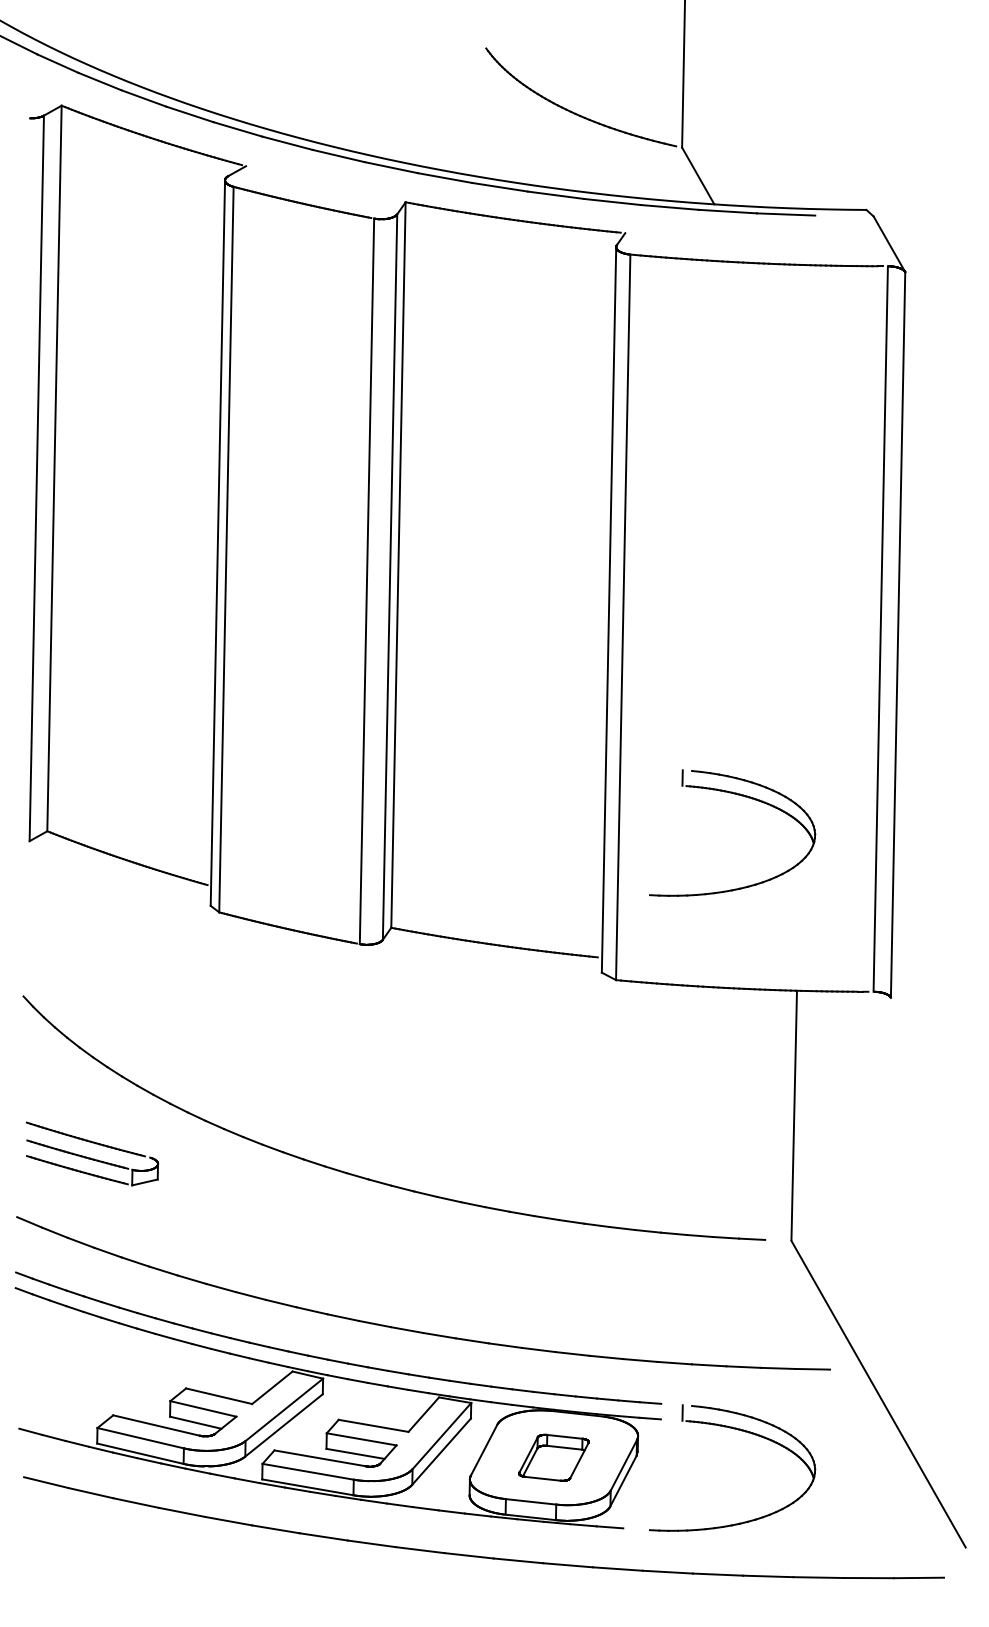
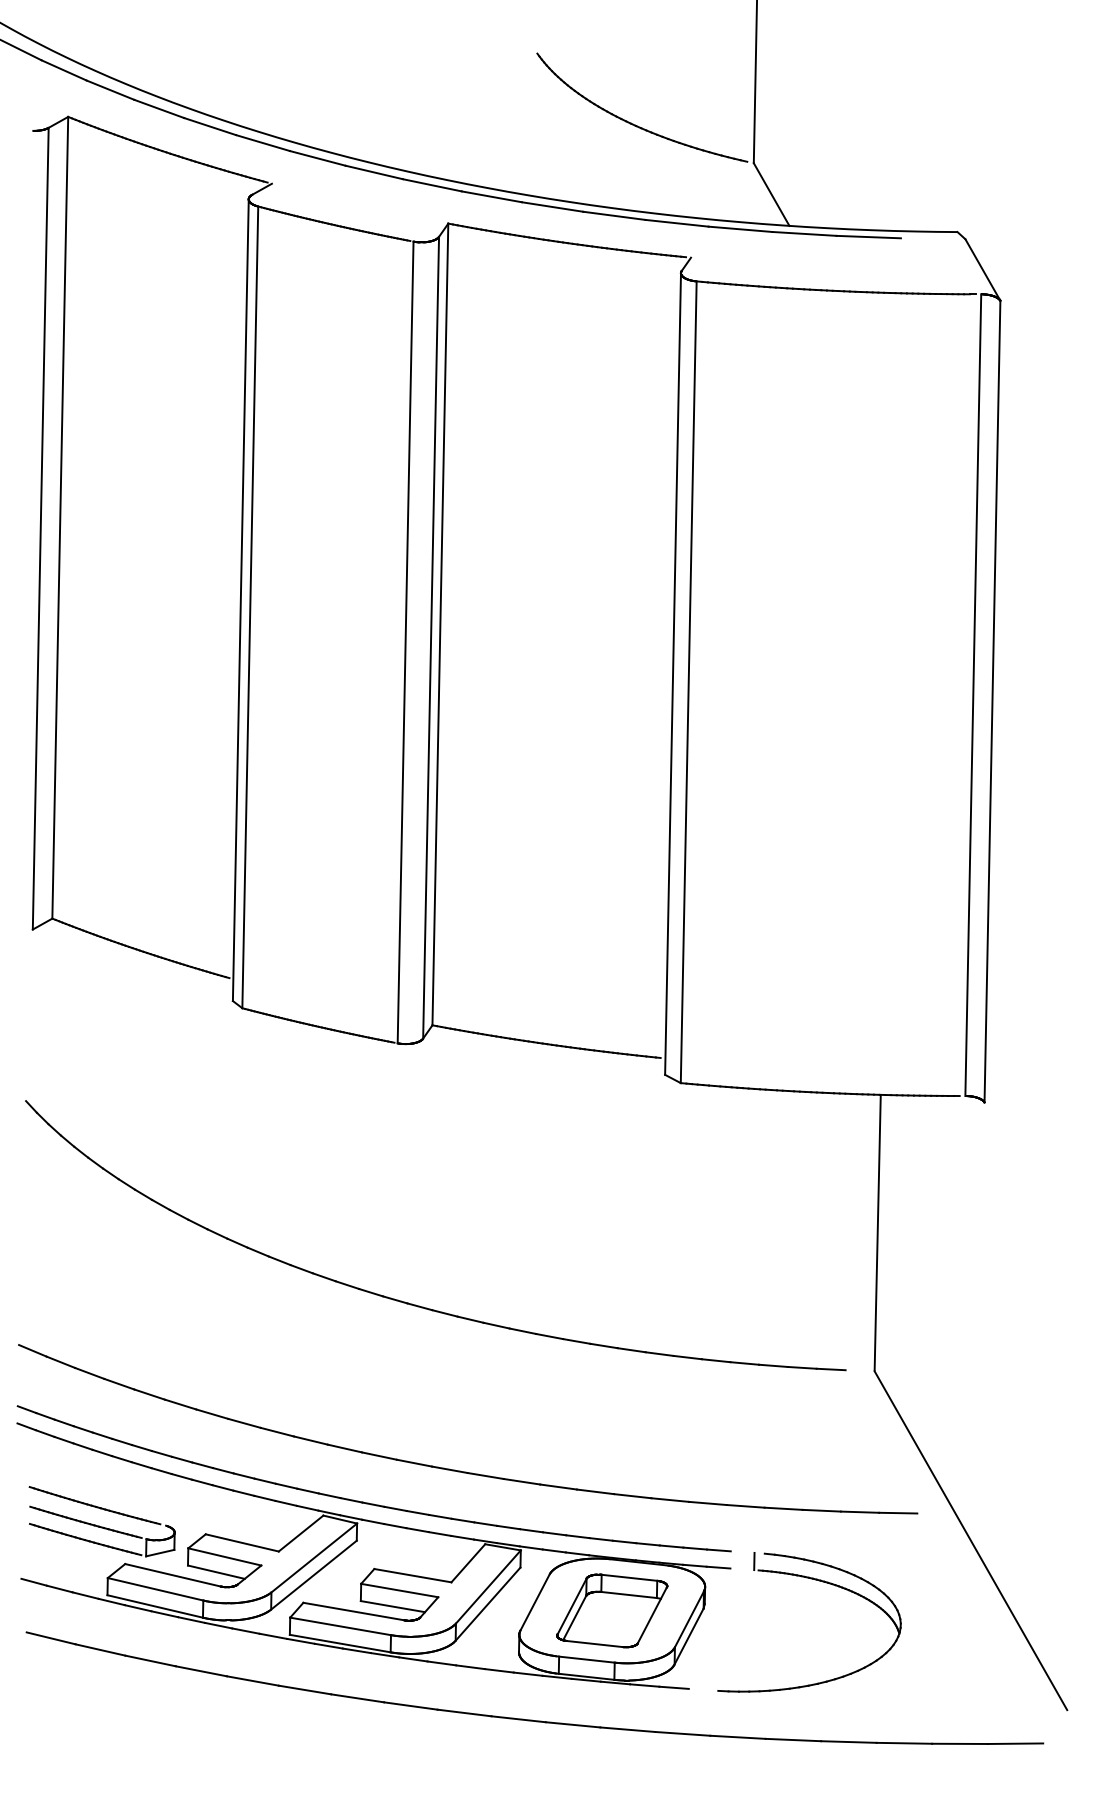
part: (741, 796) -> (819, 880), removed
part: (92, 1153) -> (102, 1521), moved
part: (553, 1457) -> (611, 1610), size x1.43

